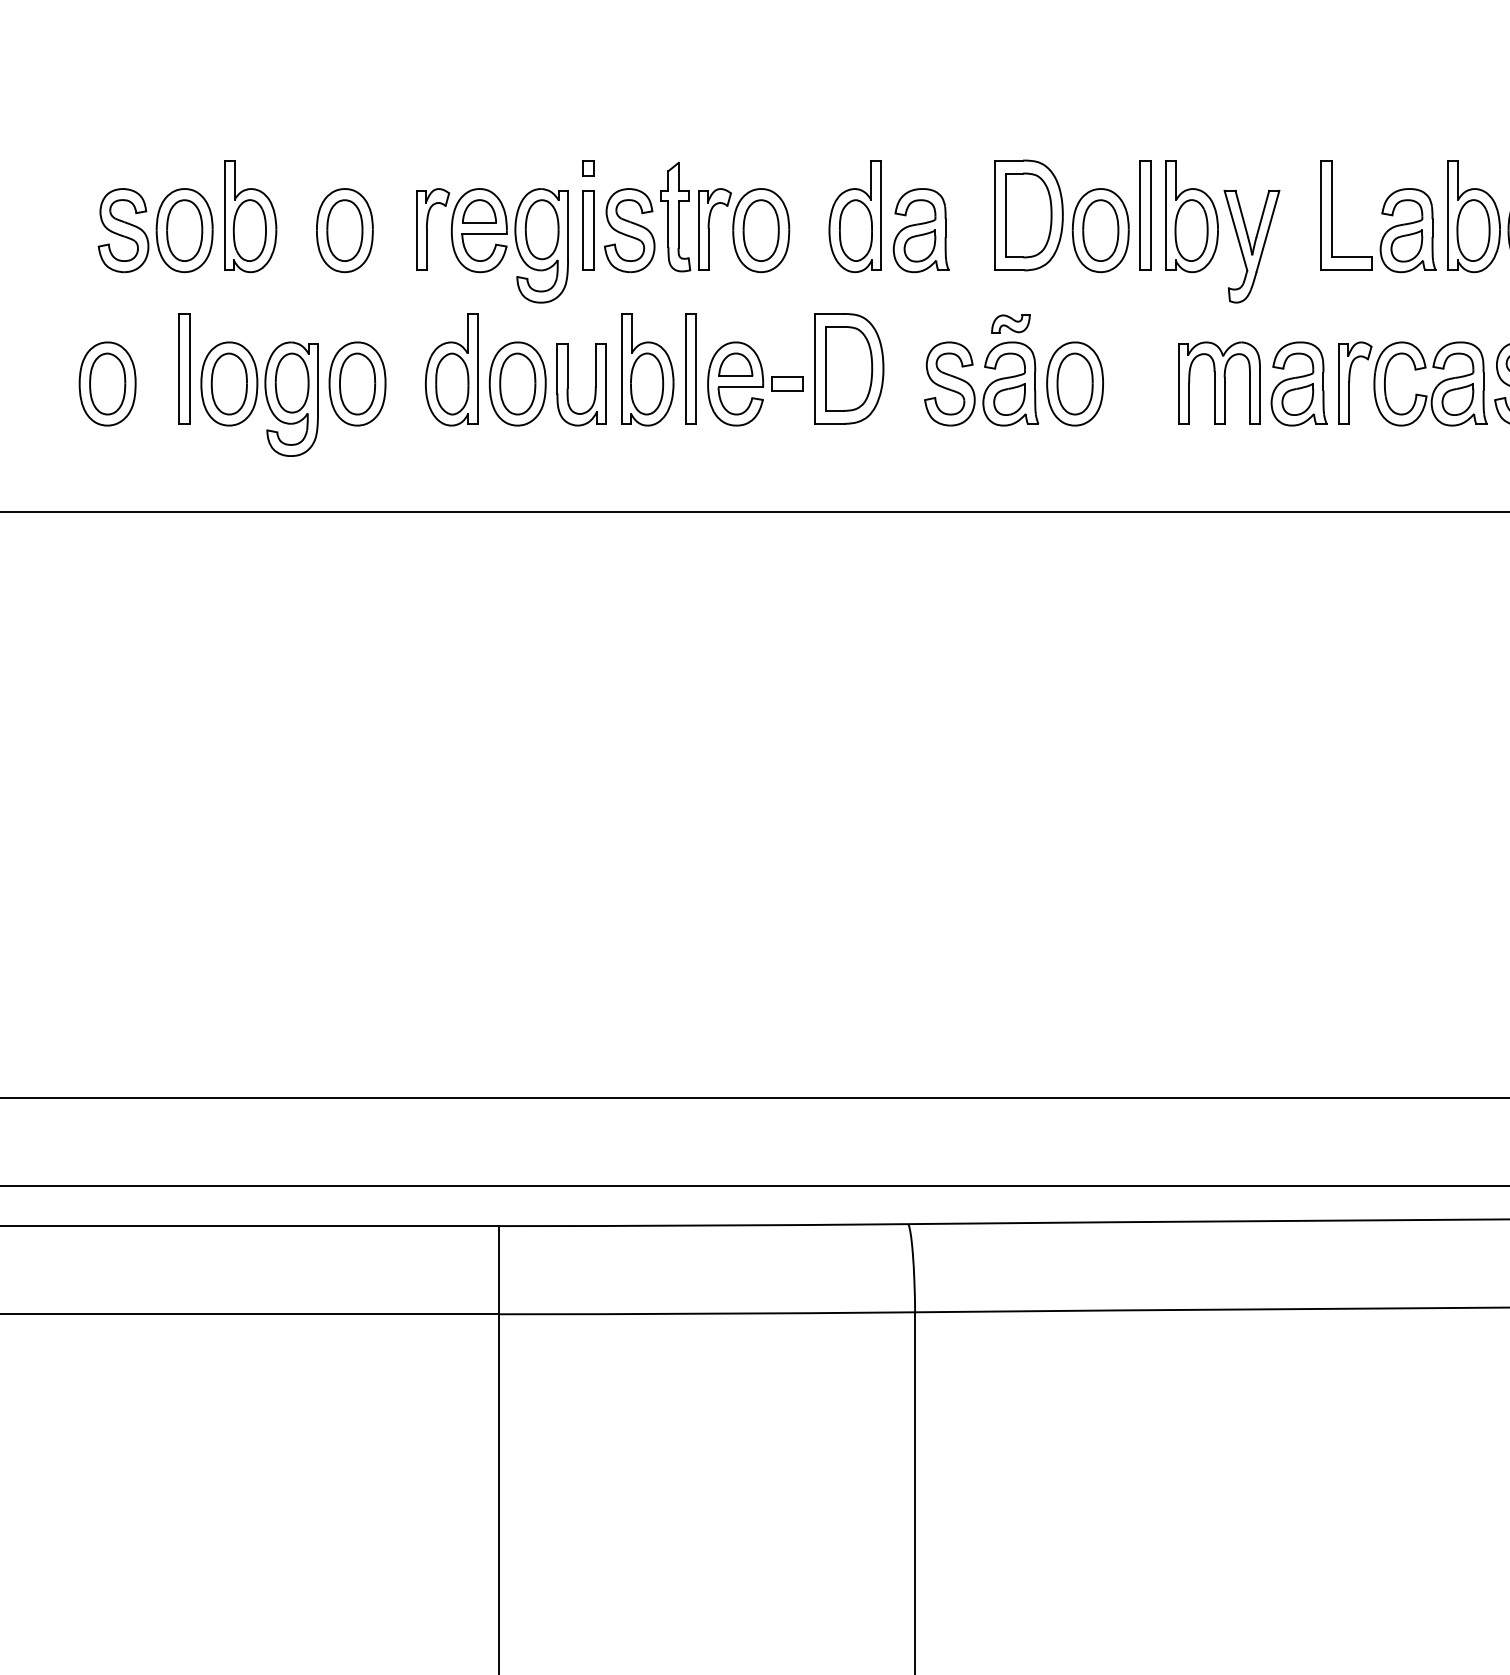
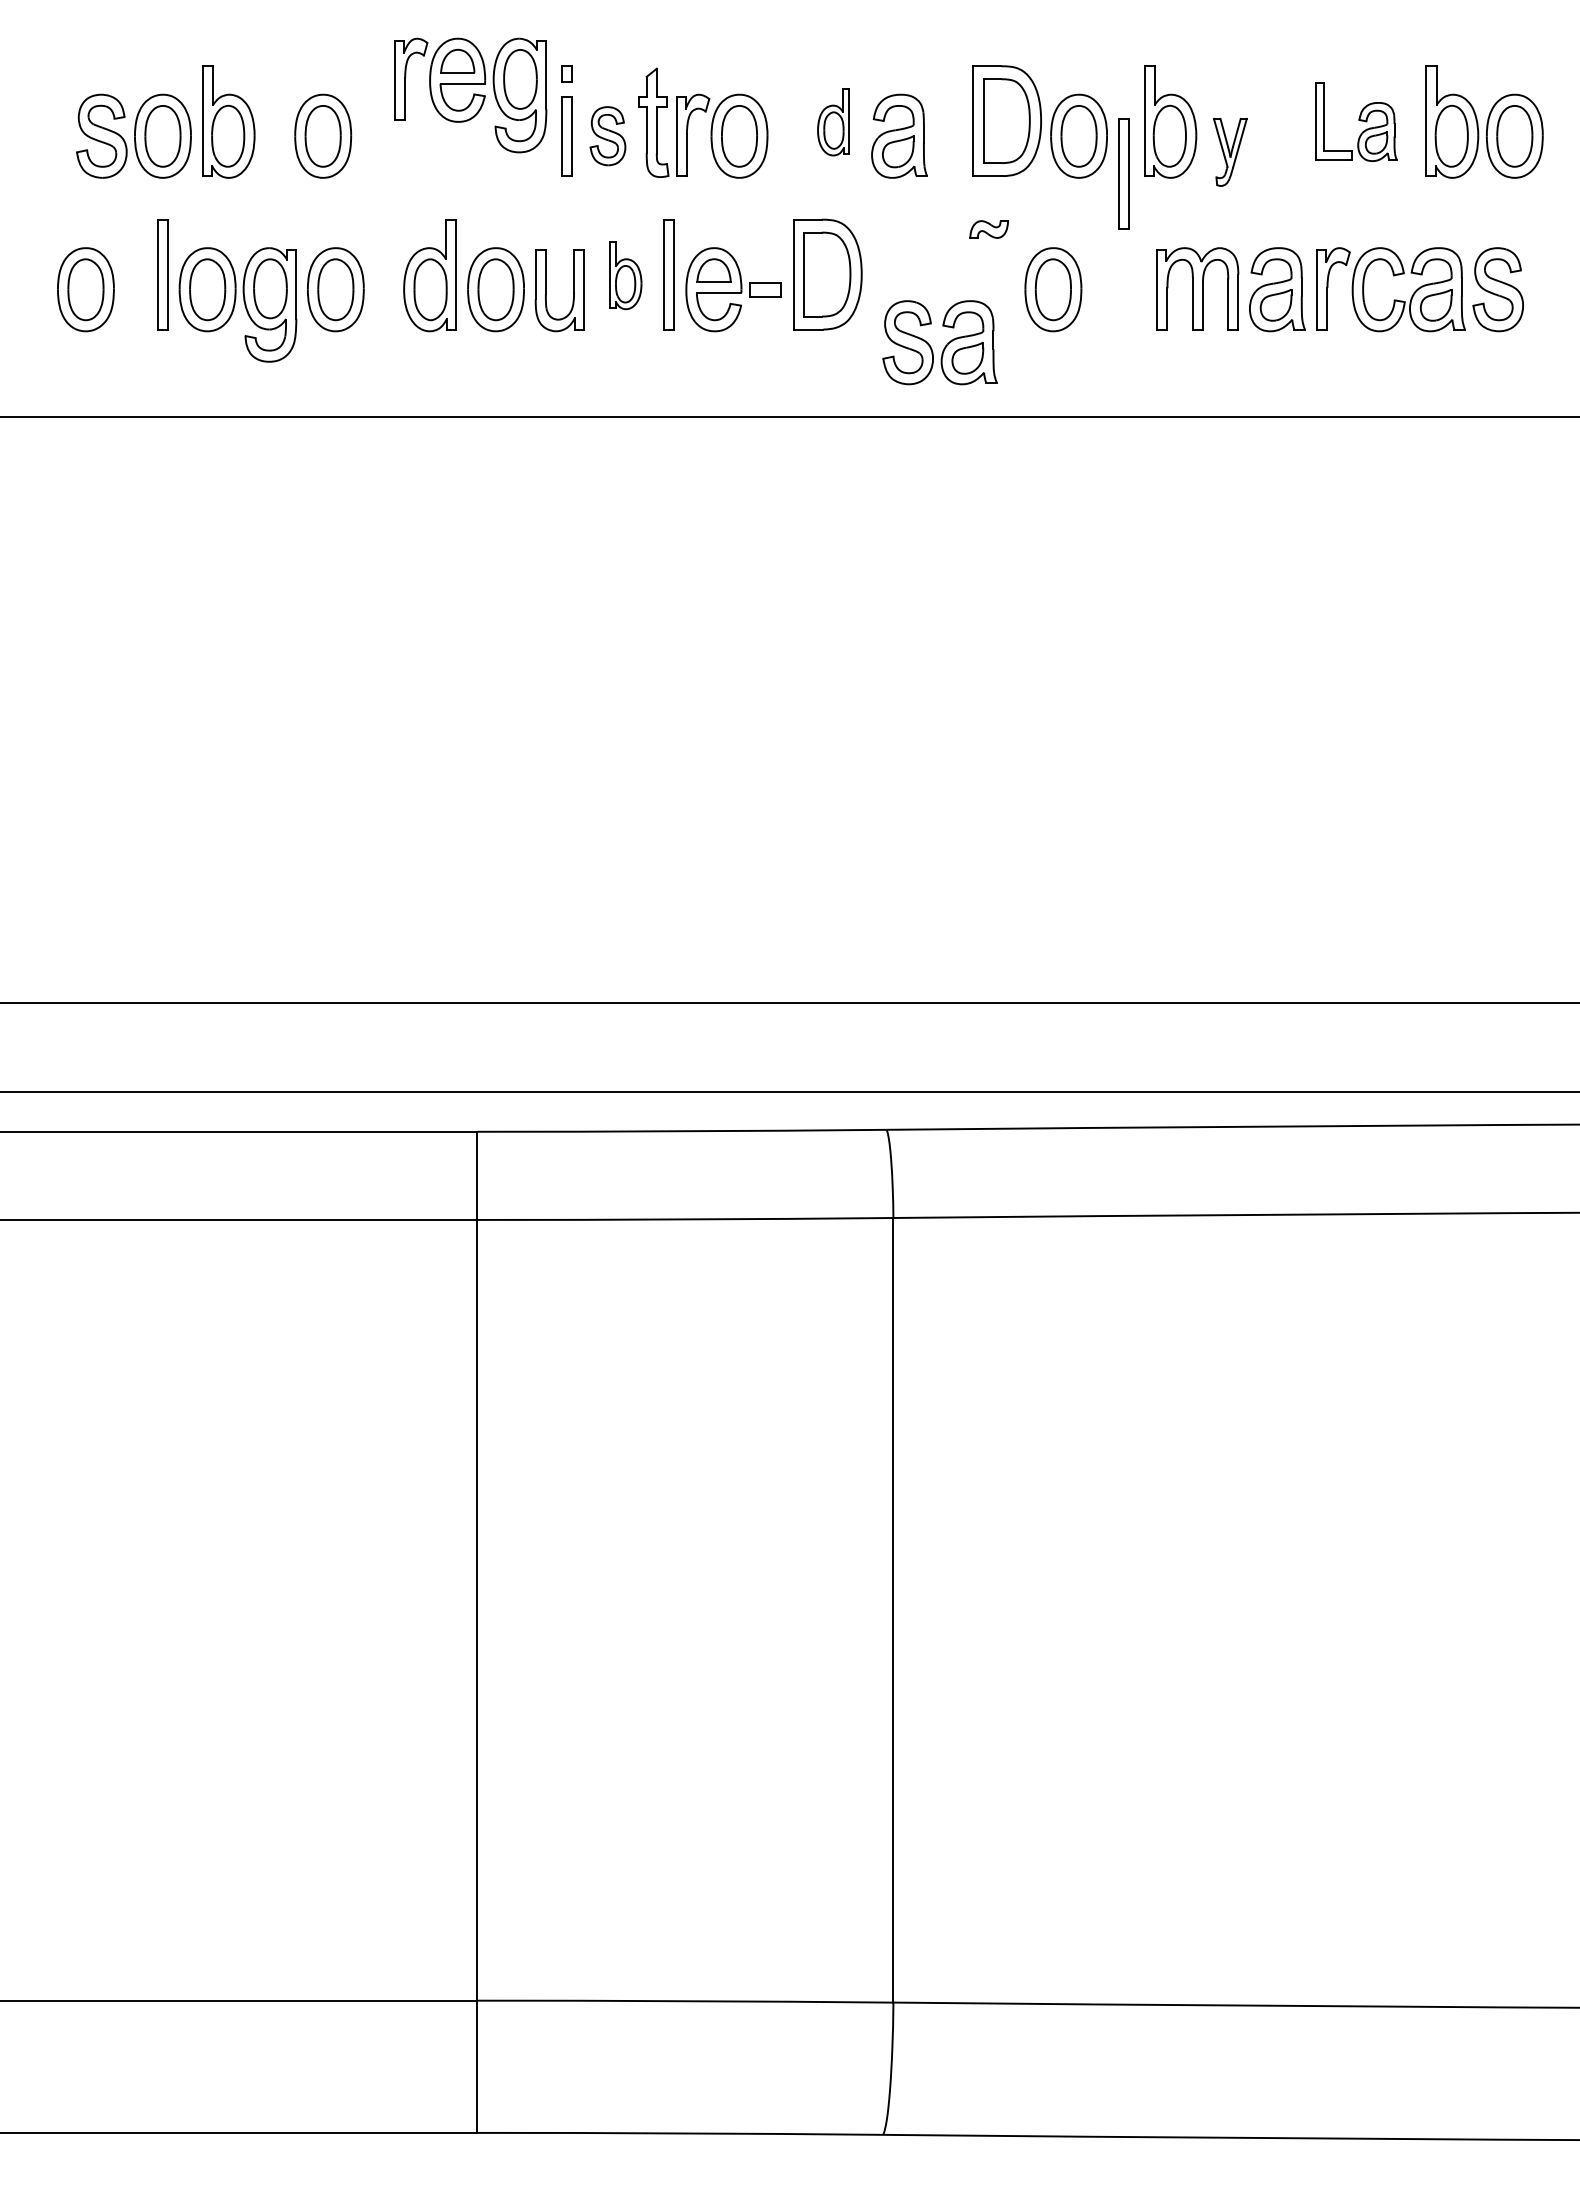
part: (1145, 214) -> (1123, 173), moved
part: (855, 215) -> (833, 121), size x0.6
part: (1378, 215) -> (1356, 121), size x0.7
part: (629, 229) -> (607, 135), size x0.7
part: (492, 245) -> (470, 95), moved
part: (1252, 246) -> (1230, 152), size x0.6
part: (647, 369) -> (625, 275), size x0.6
part: (986, 387) -> (944, 346), moved

